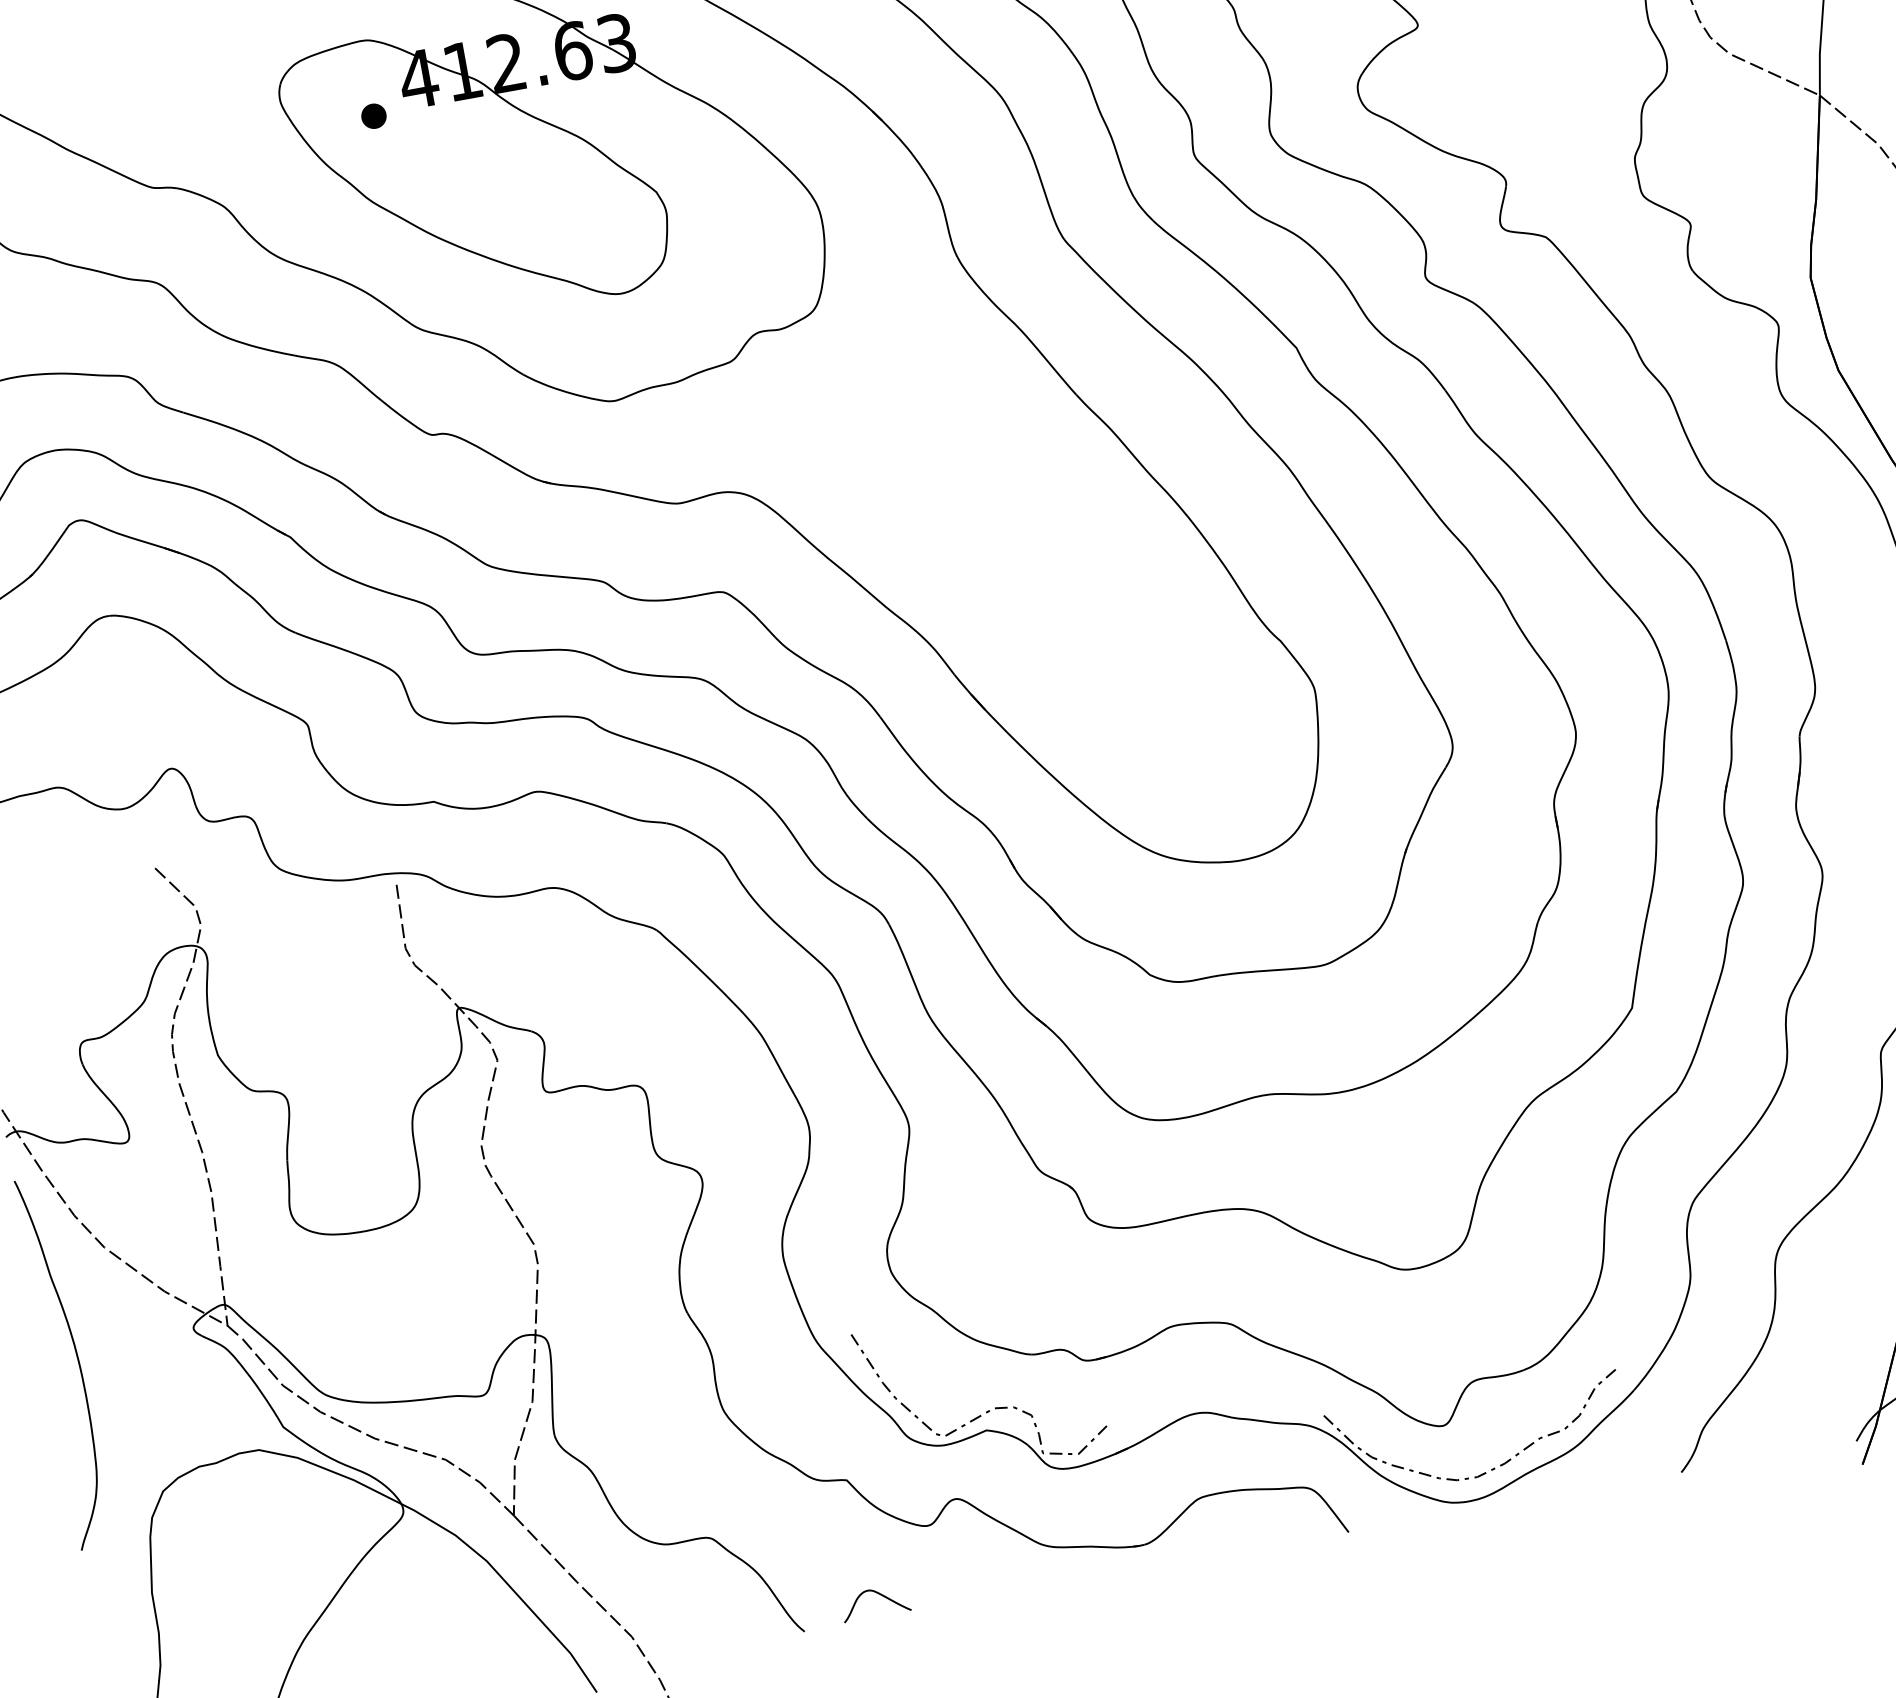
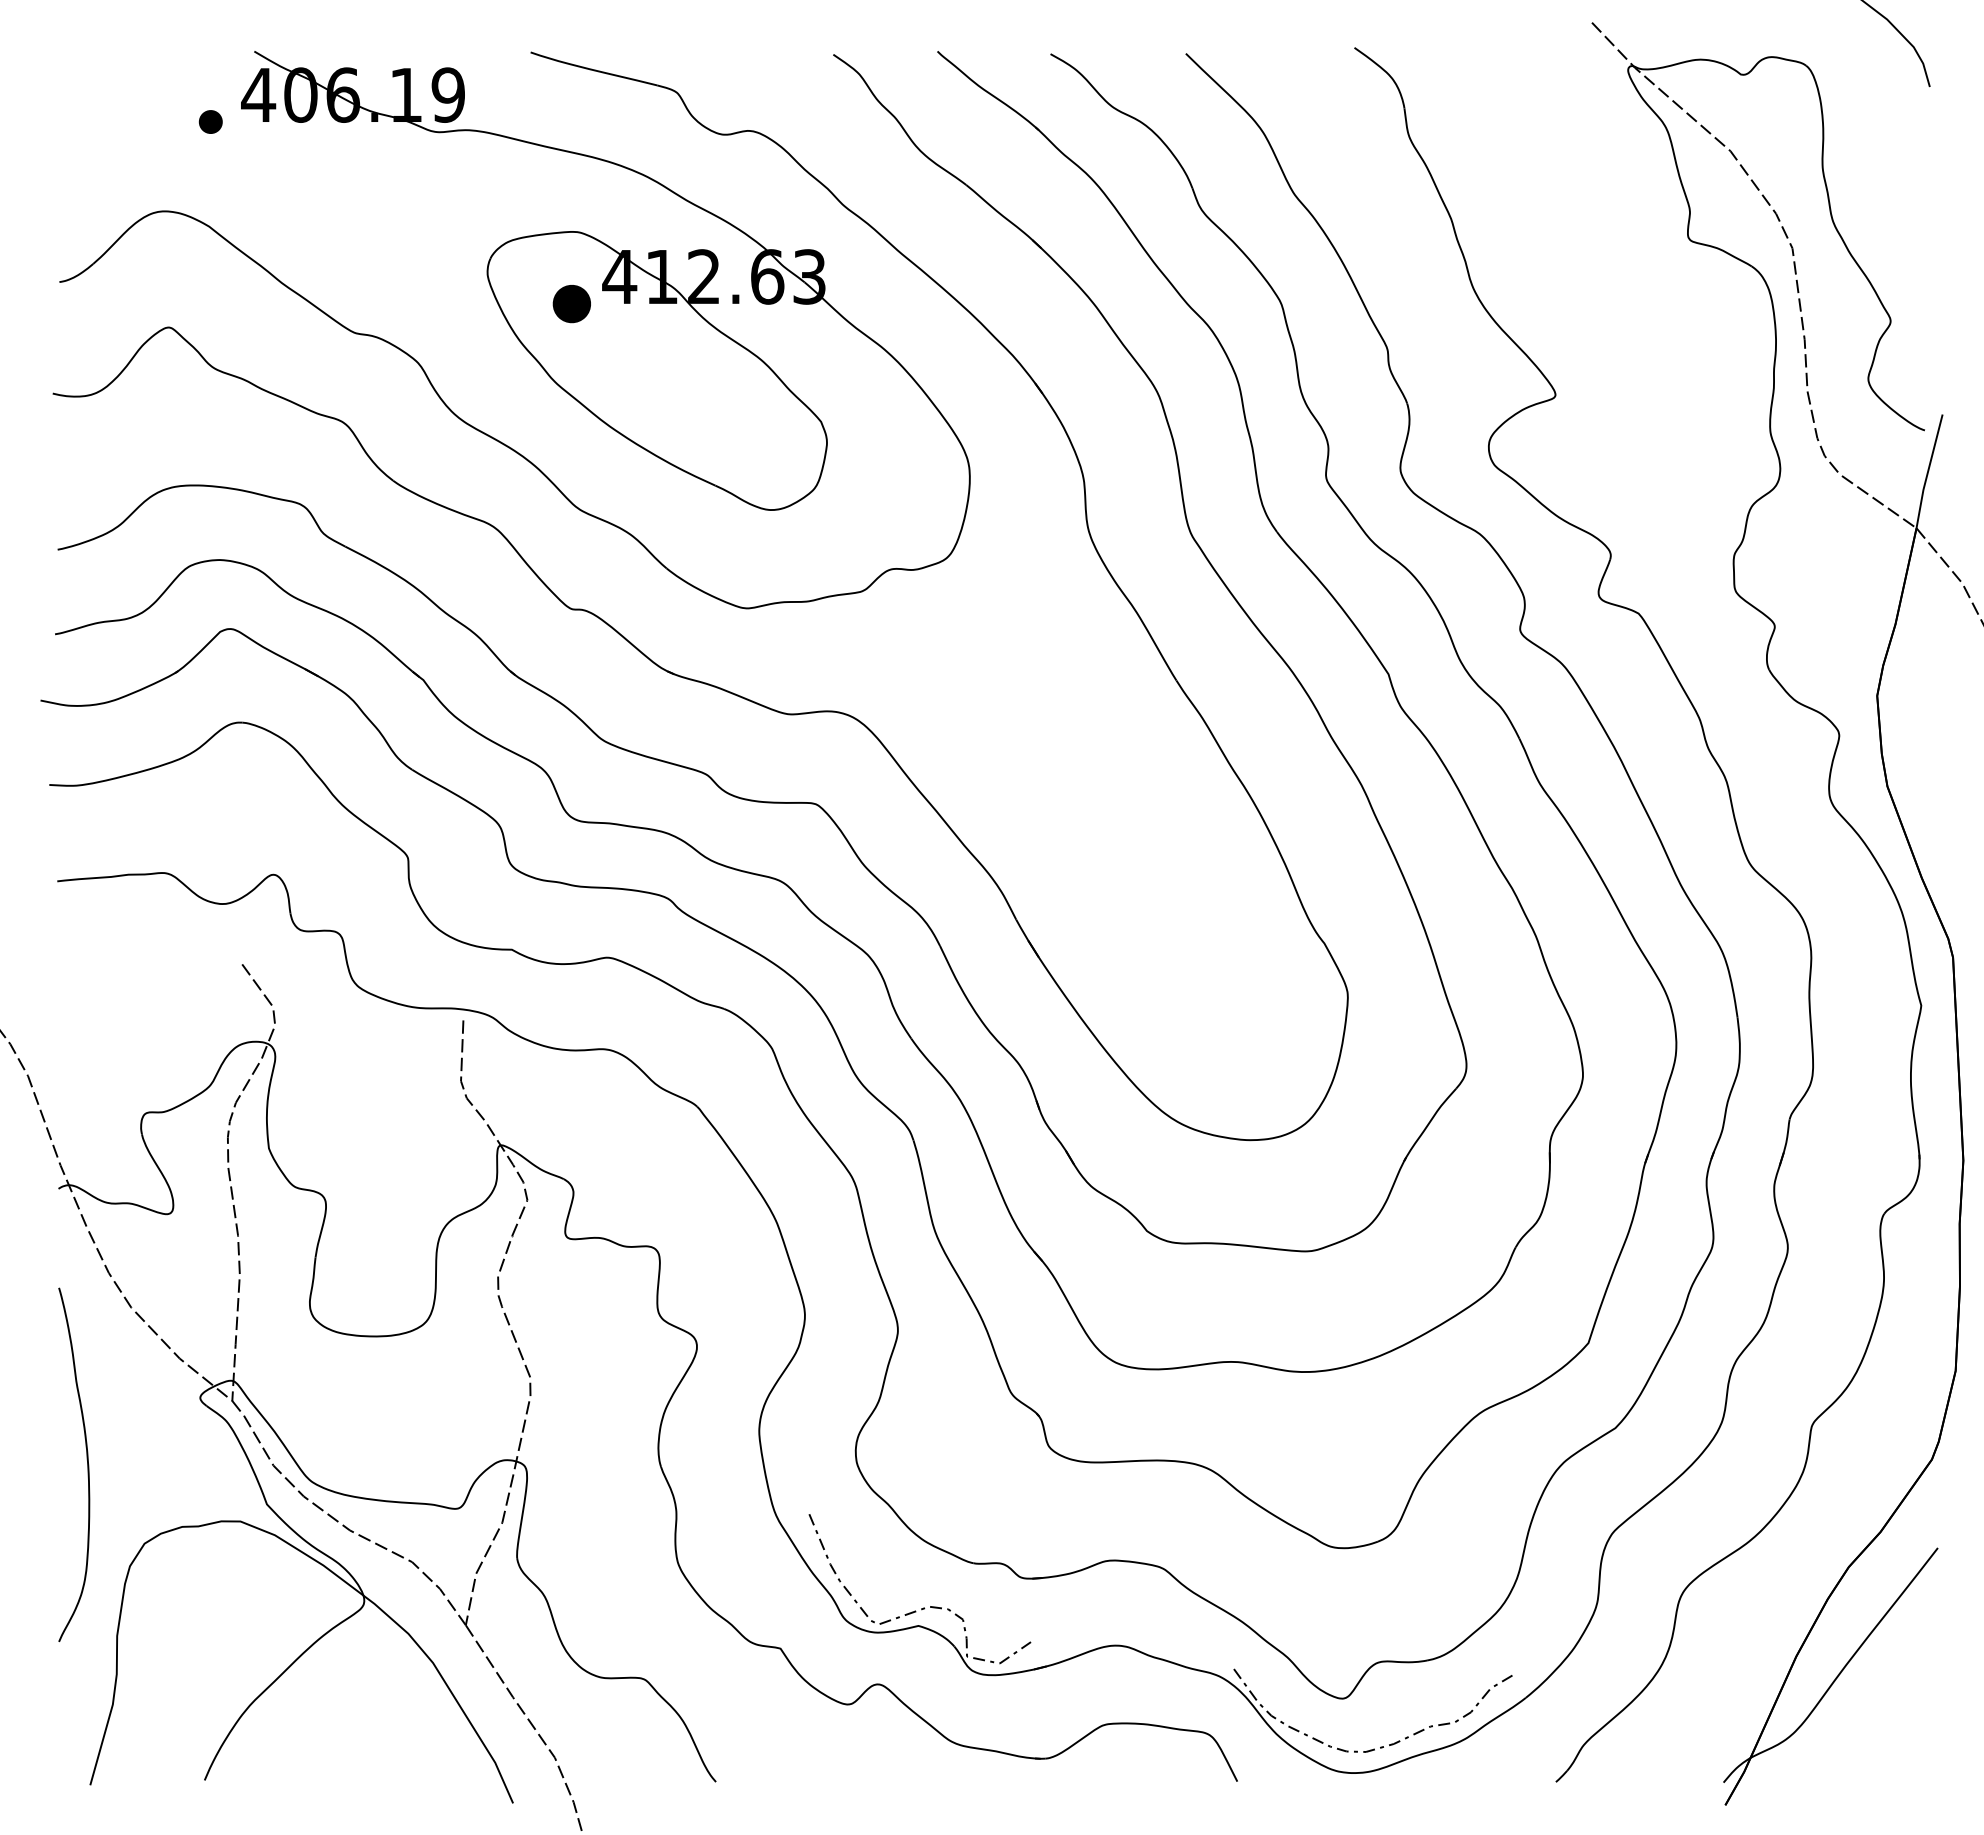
part: (373, 116) -> (571, 303), size x1.6
curve: (75, 1355) -> (86, 1459), moved
curve: (879, 1594) -> (791, 1760), removed

